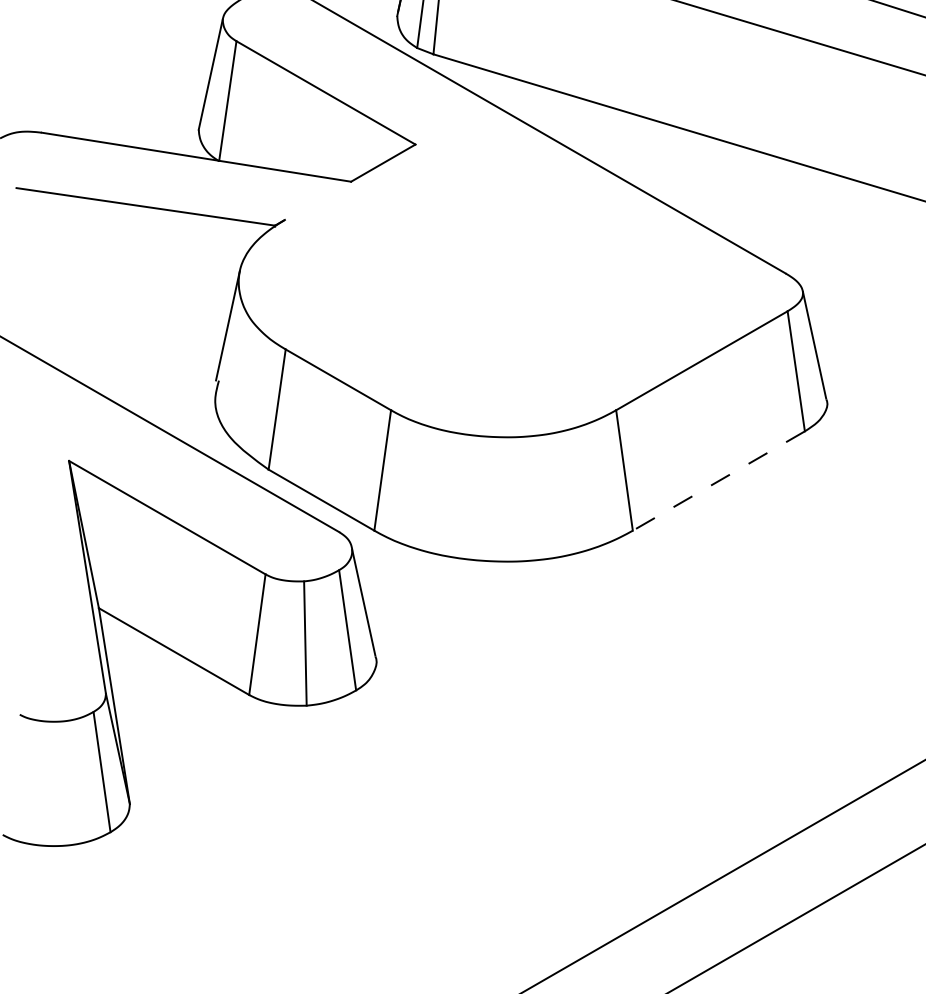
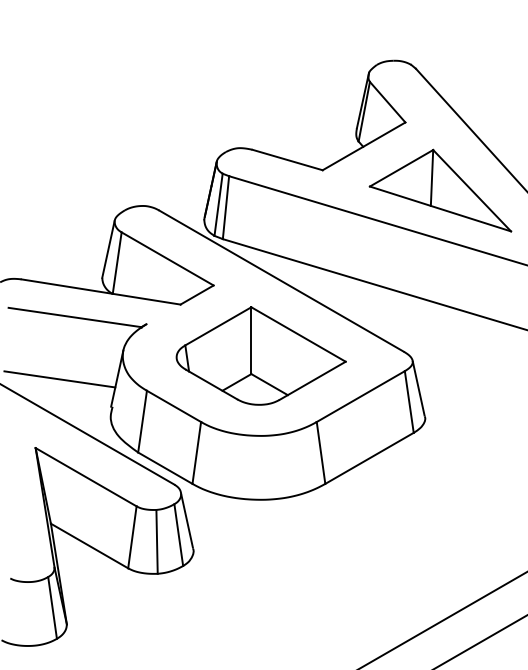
part: (506, 280) -> (260, 355), added
line: (115, 327) -> (59, 379), added
line: (718, 481) -> (369, 458), dashed -> solid

